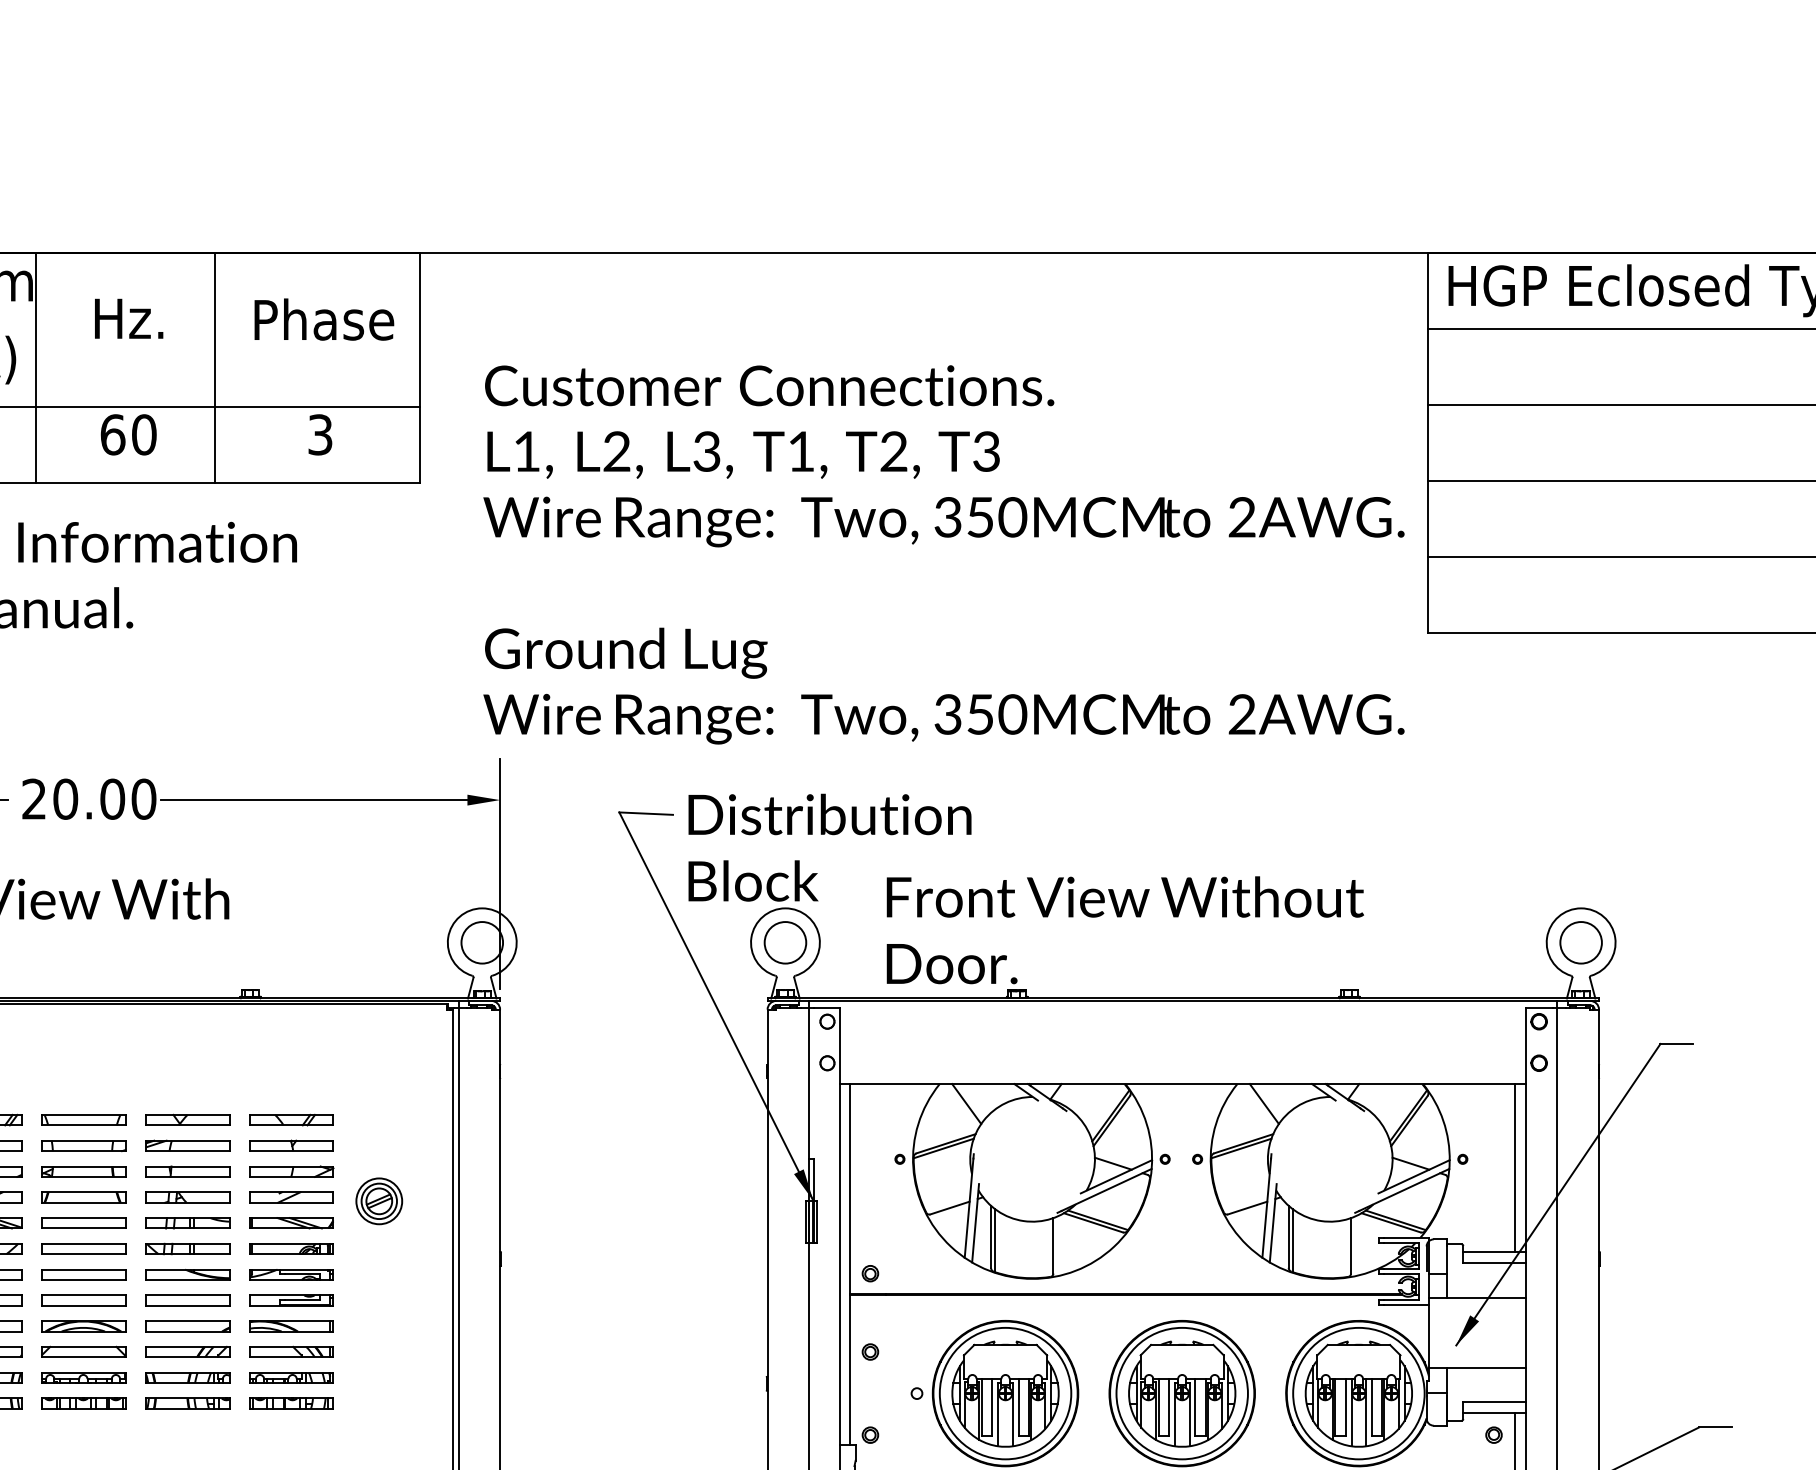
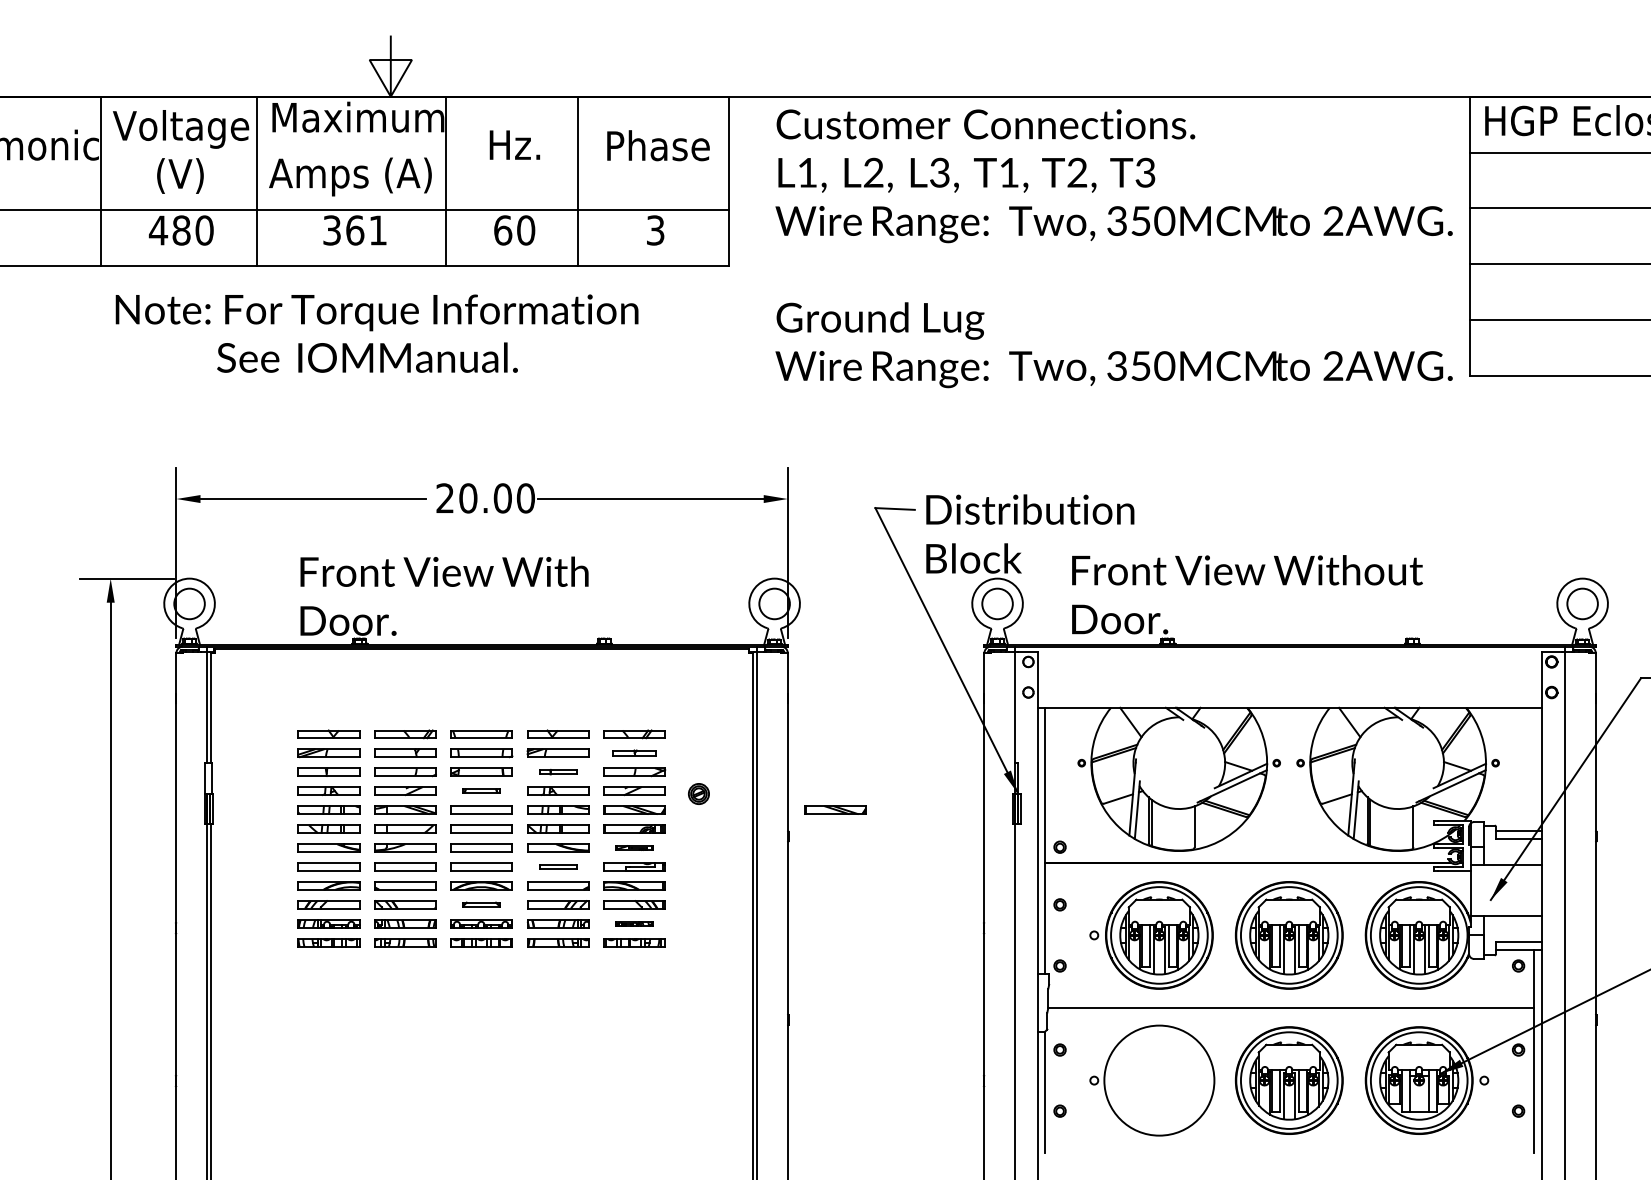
text: (943, 554) -> (1113, 248), moved
part: (291, 1144) -> (634, 752), size x0.7
line: (1514, 1167) -> (1533, 769), removed
part: (188, 1170) -> (558, 771), size x0.6
part: (83, 1196) -> (481, 790), size x0.6
part: (378, 1200) -> (698, 793), size x0.6
part: (565, 1222) -> (835, 809), added
part: (291, 1274) -> (634, 847), size x0.6
part: (188, 1299) -> (558, 866), size x0.6
part: (83, 1351) -> (481, 904), size x0.6
part: (291, 1377) -> (634, 923), size x0.6

